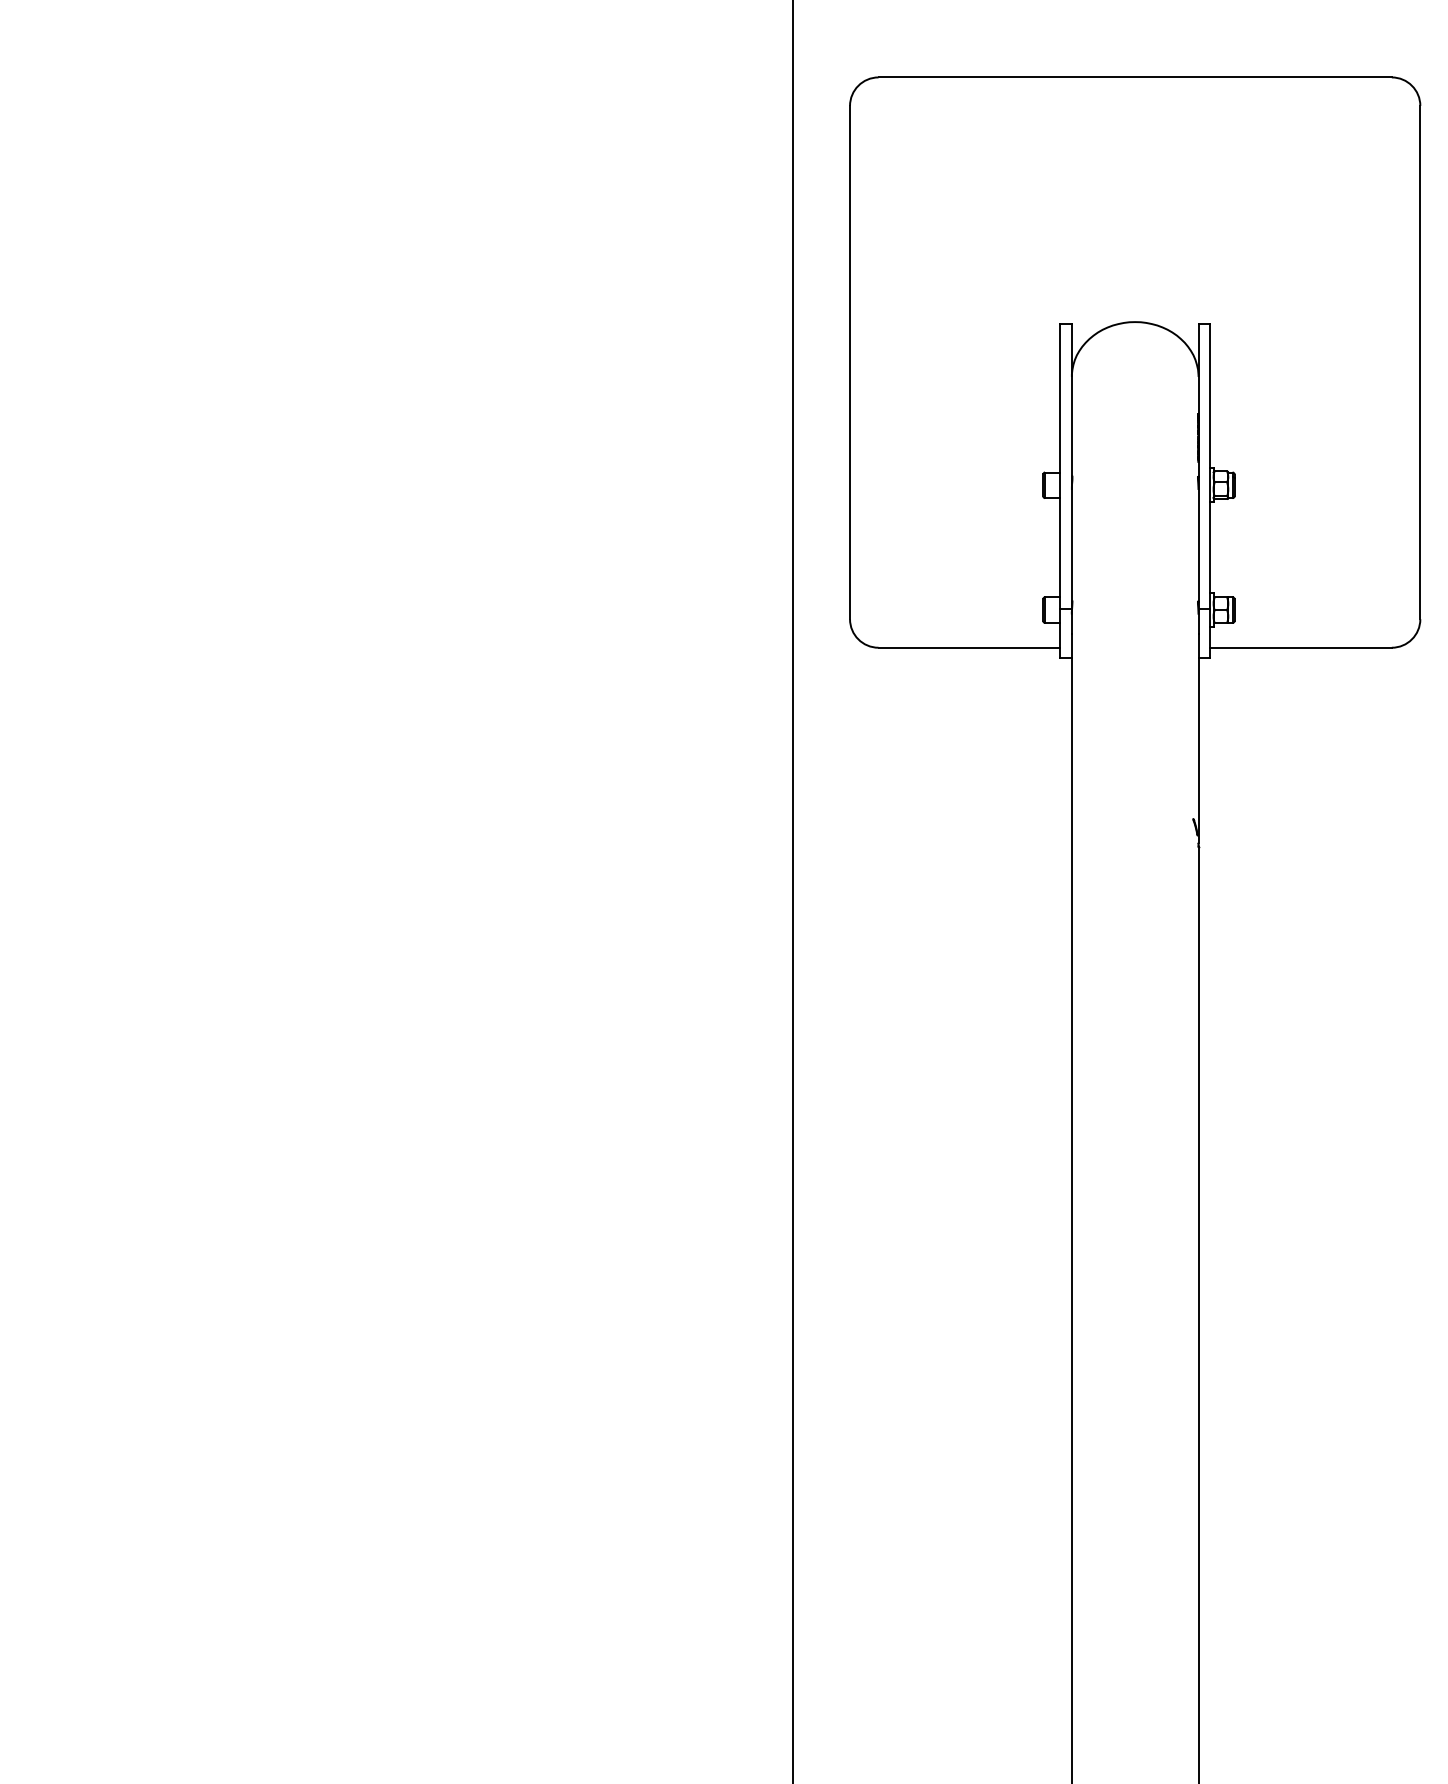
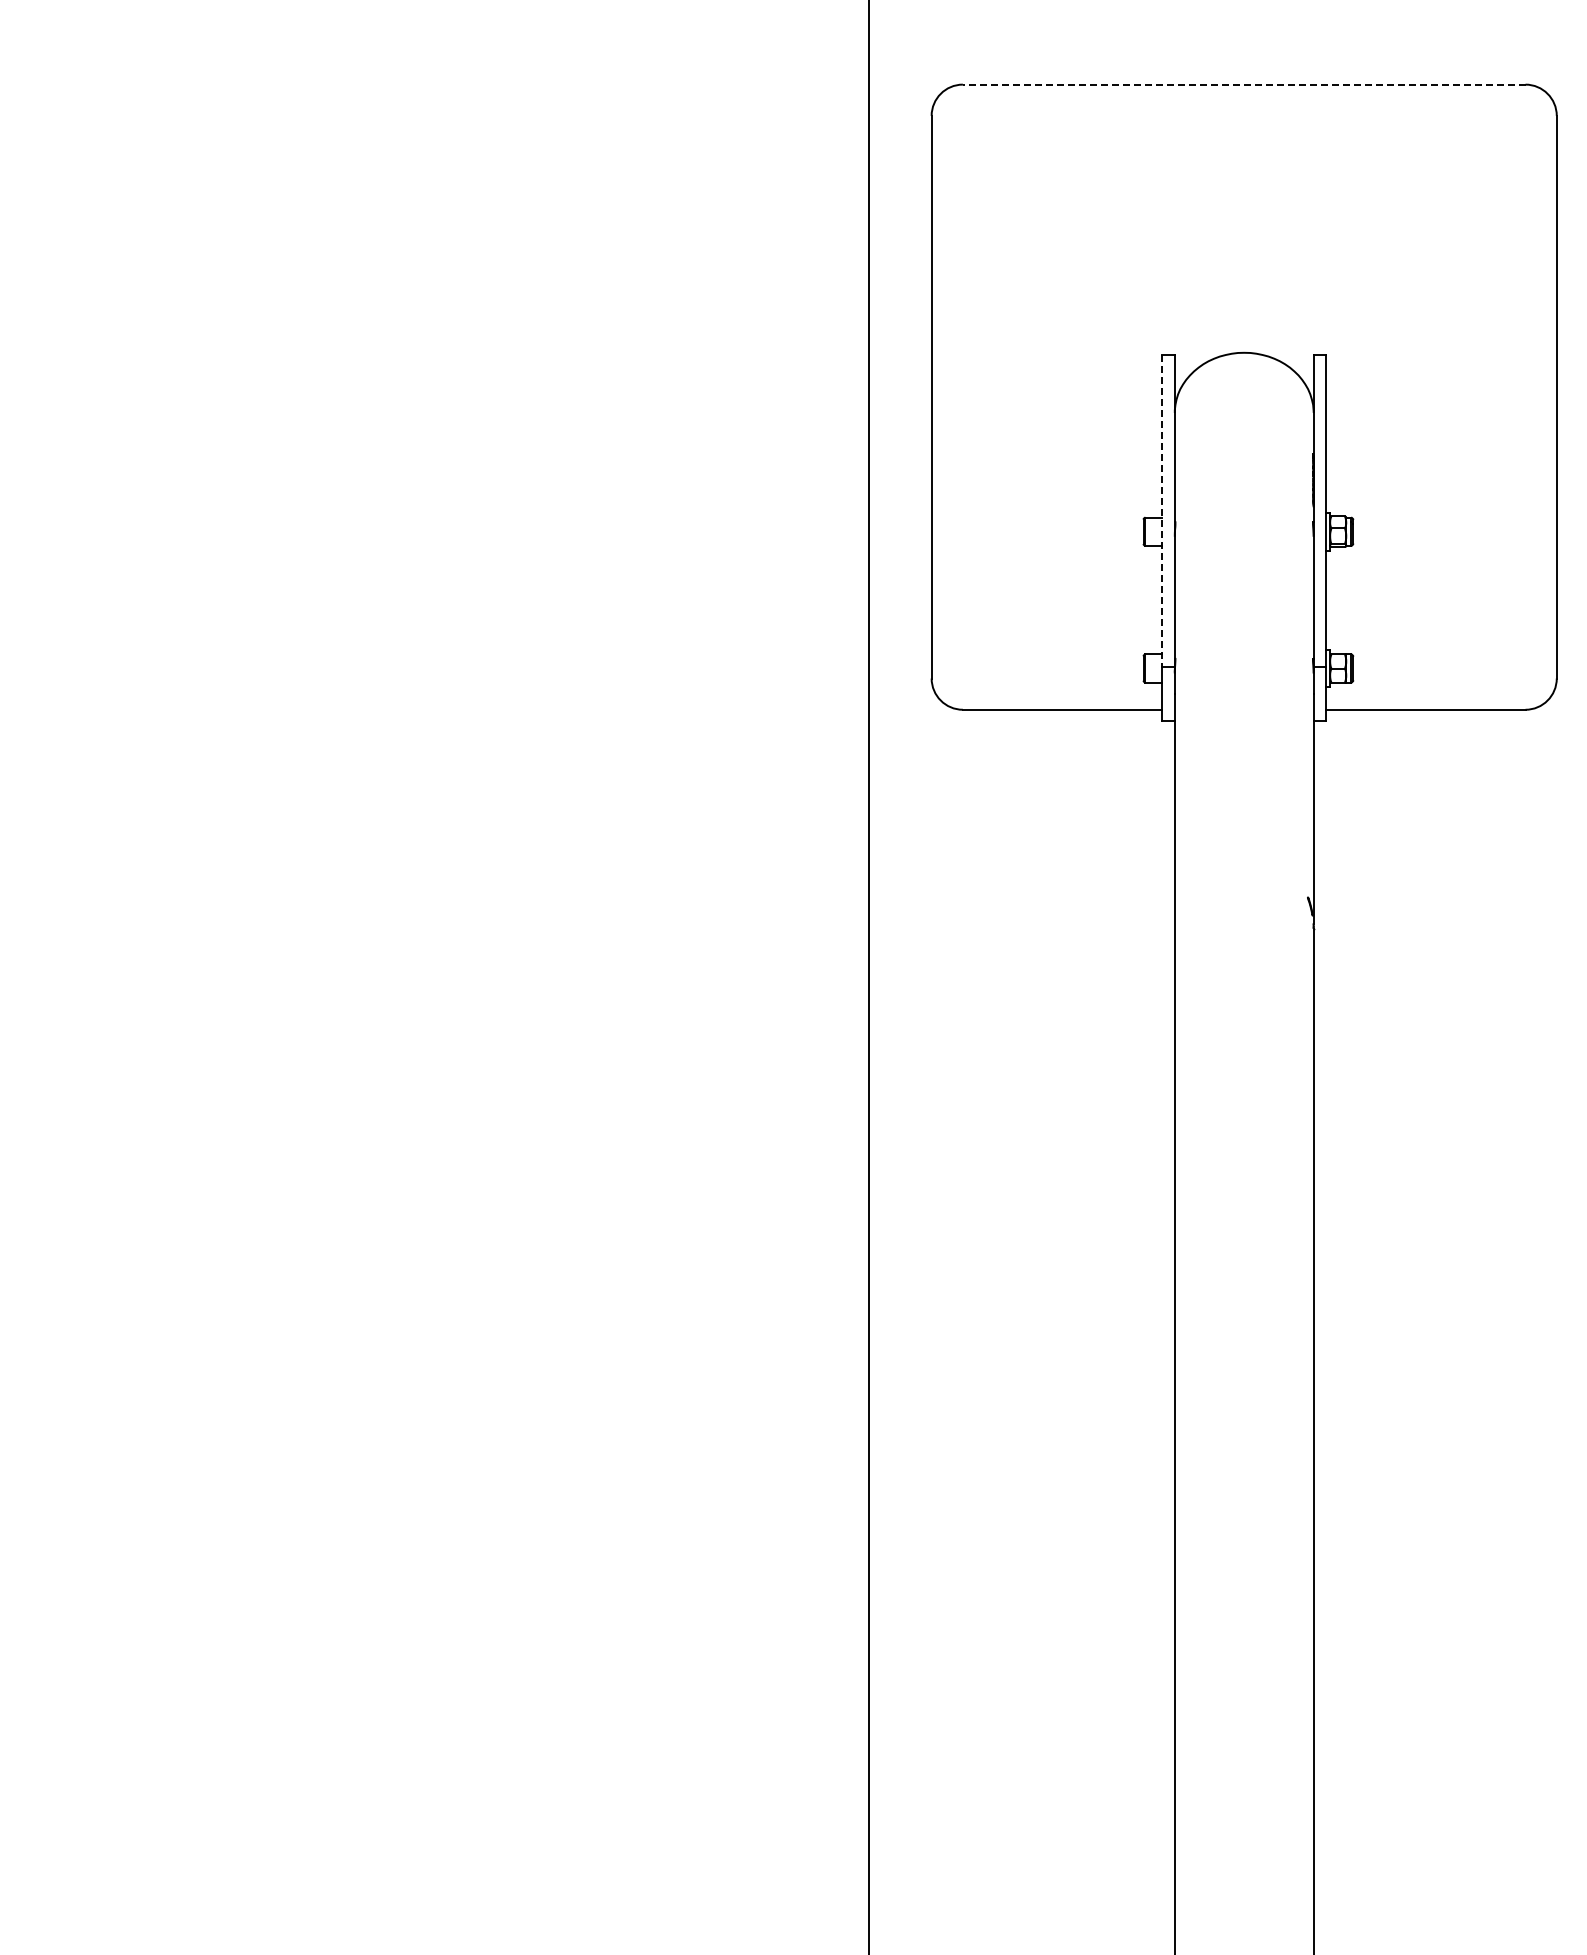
line: (1134, 77) -> (1243, 84), solid -> dashed
line: (1060, 466) -> (1162, 511), solid -> dashed

